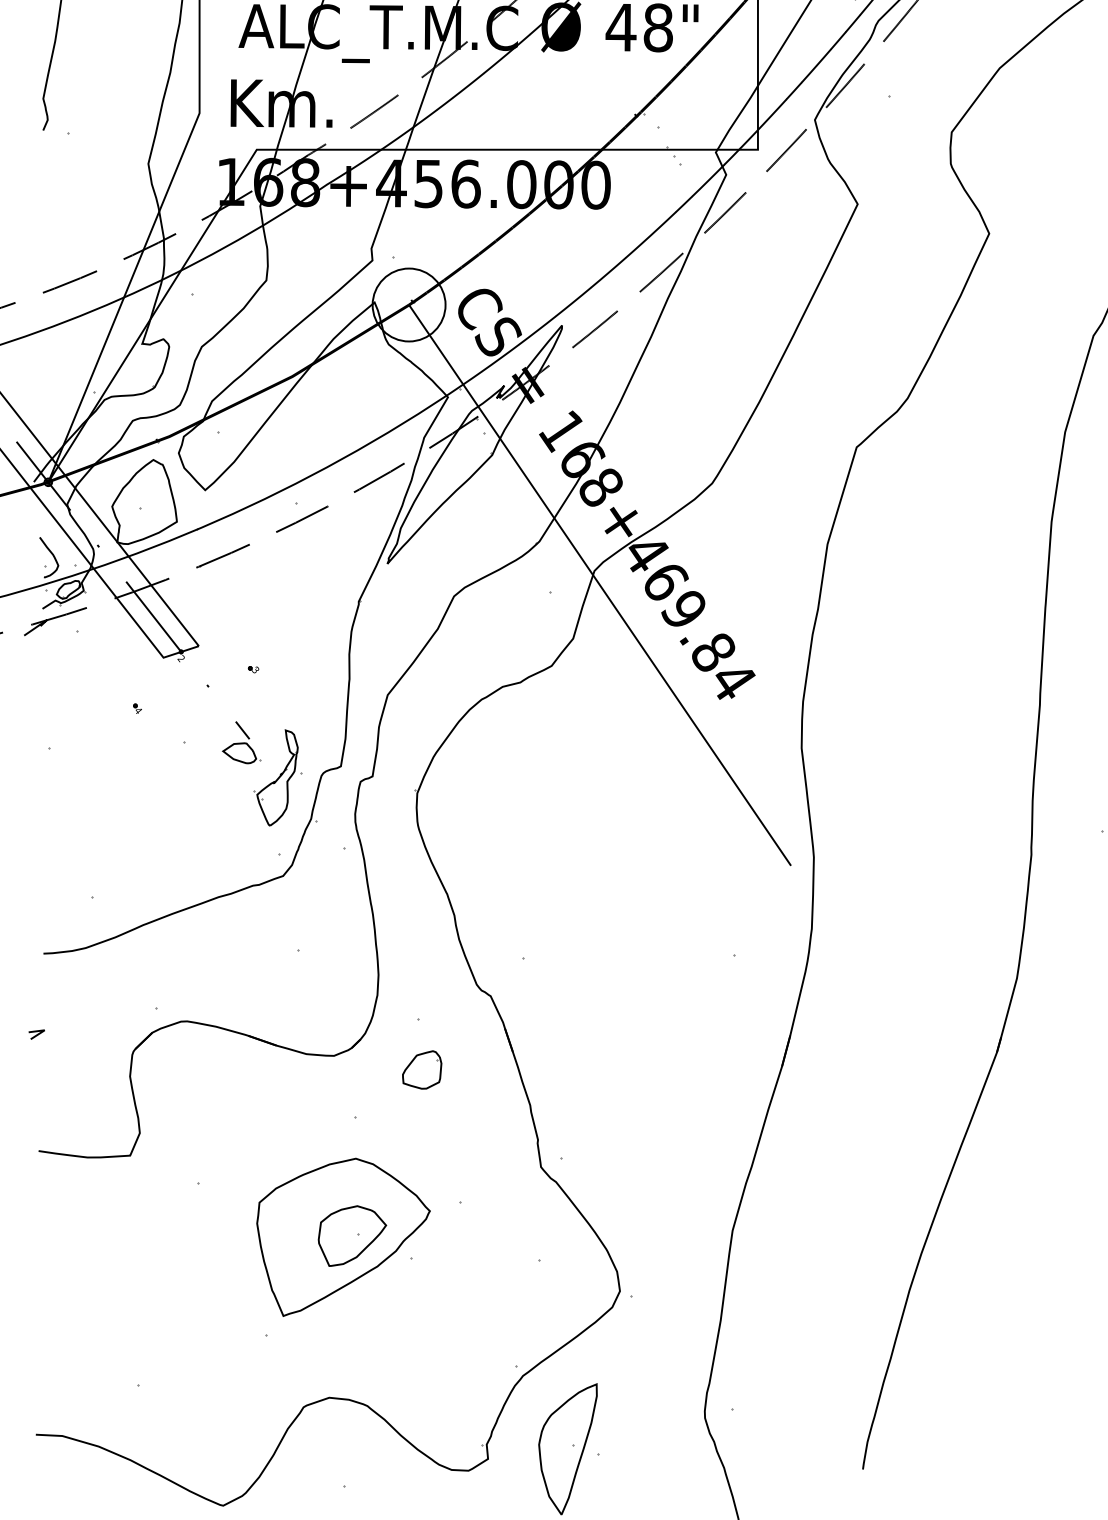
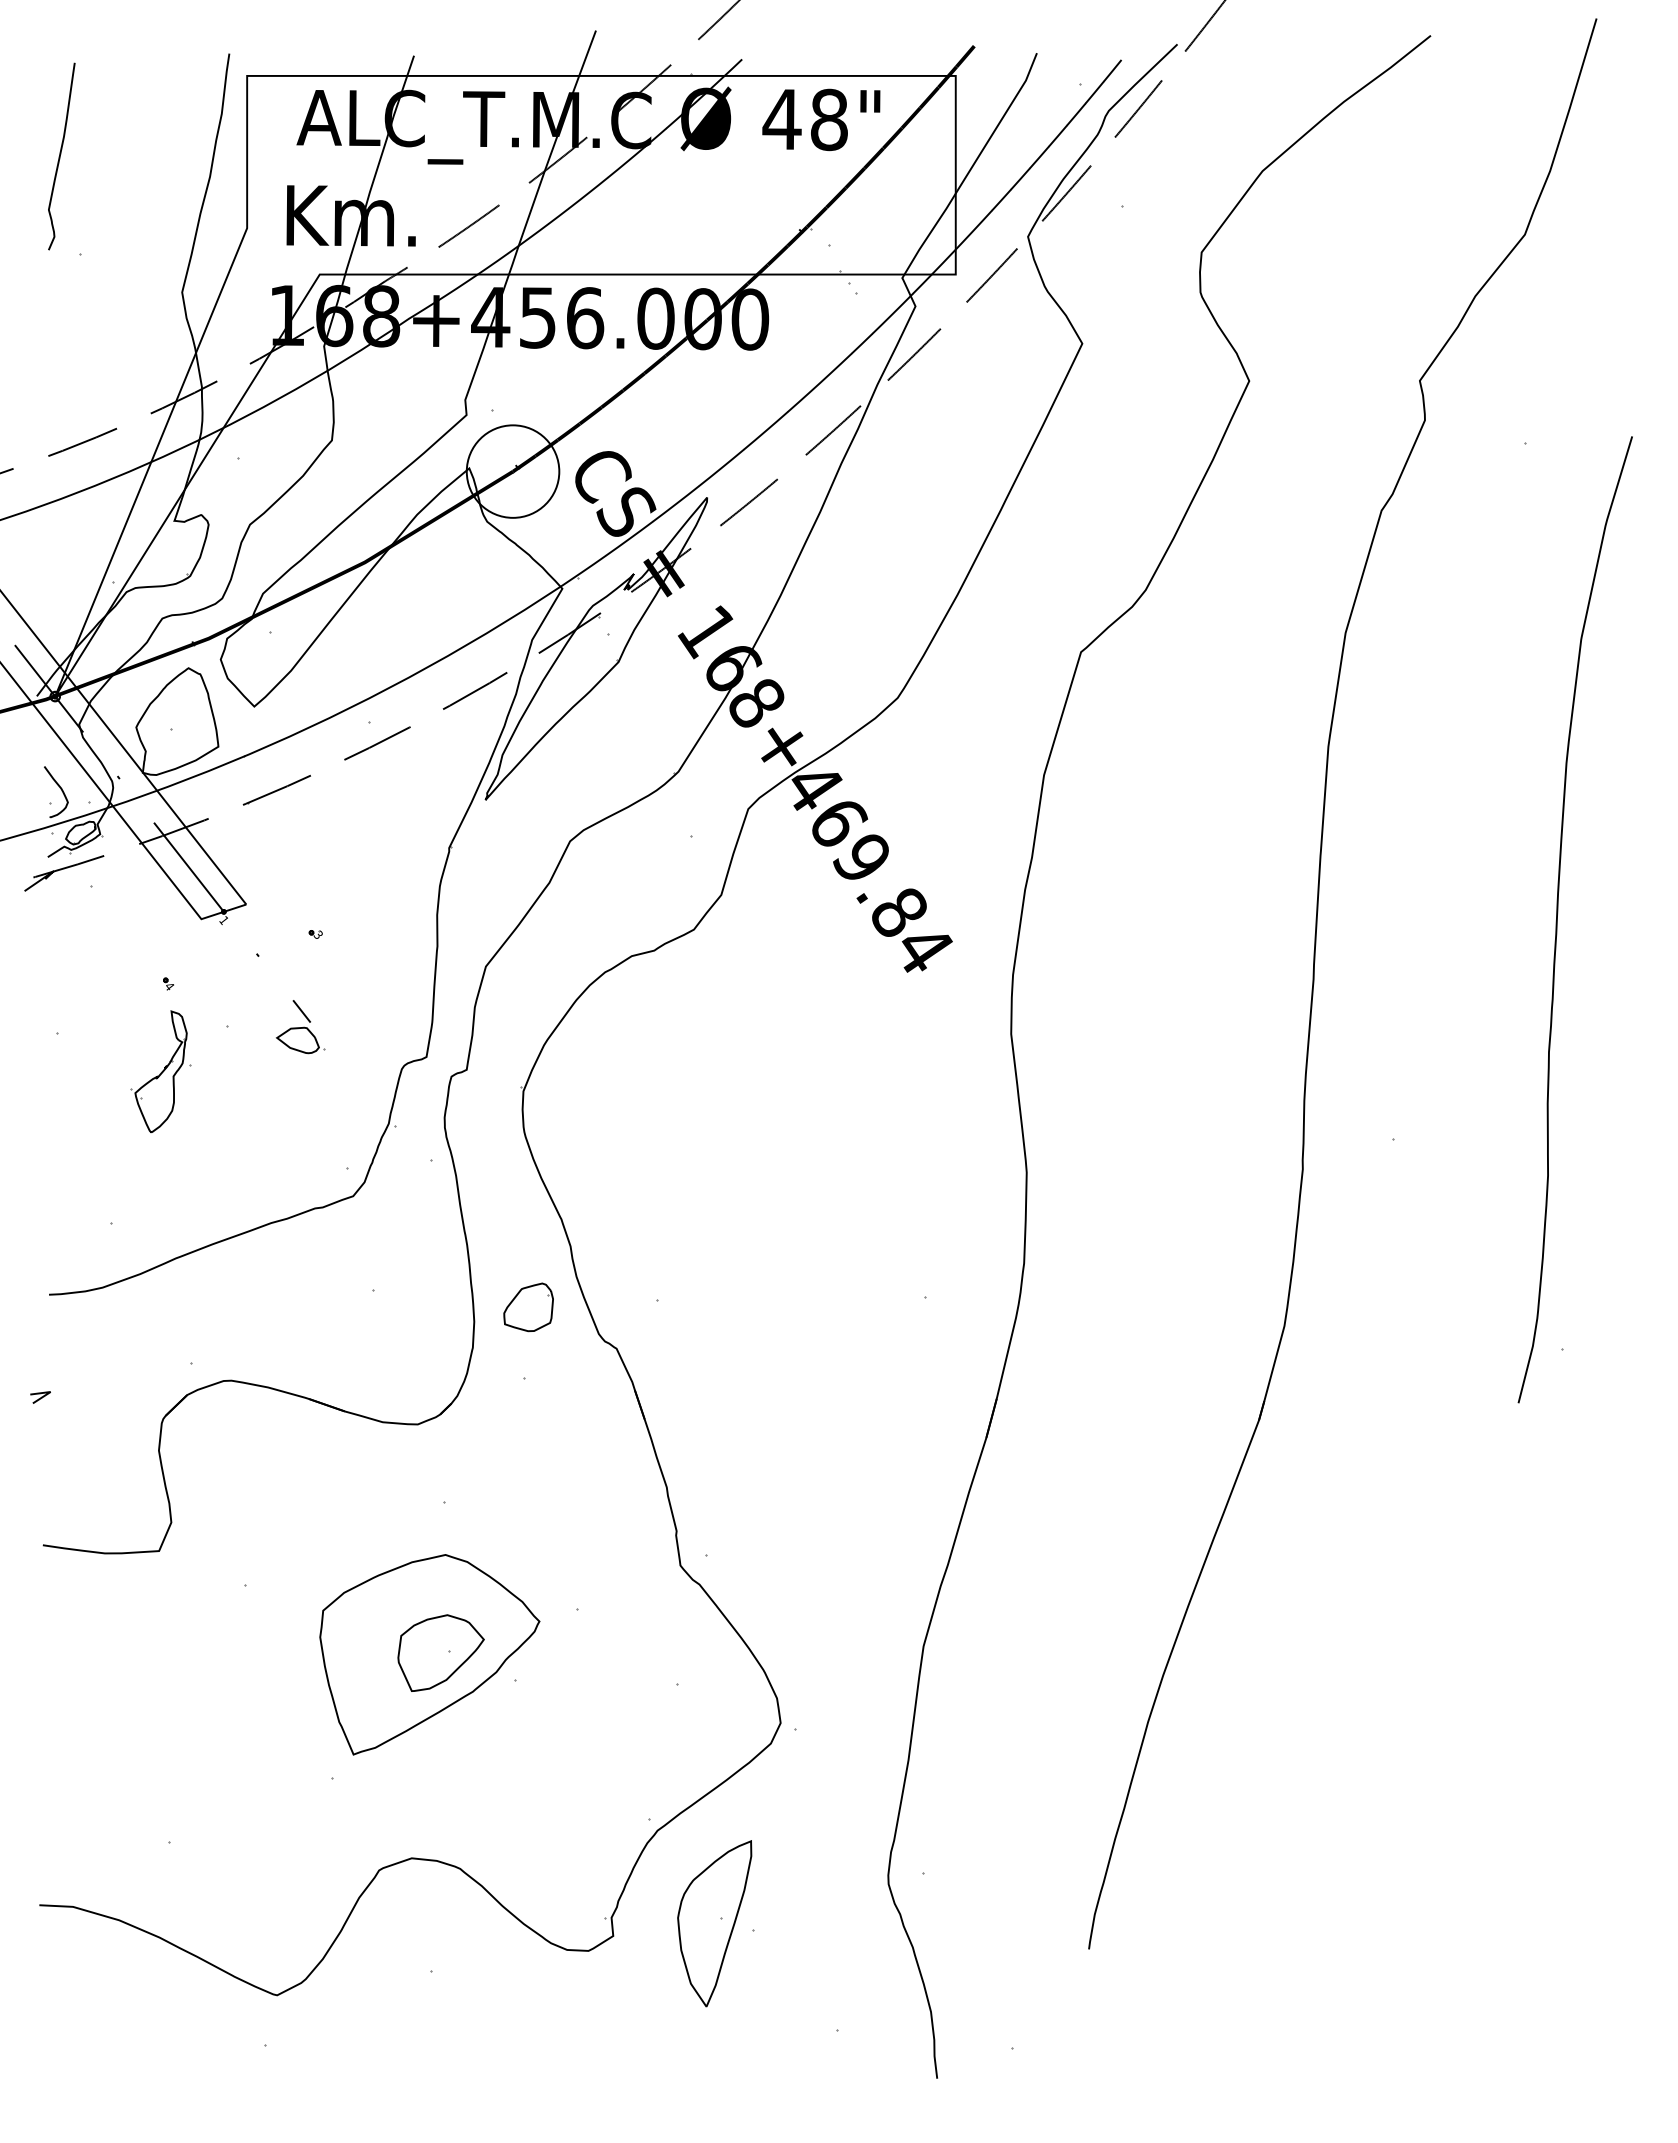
line: (600, 584) -> (755, 826), removed
text: (180, 657) -> (223, 919), 2 -> 1
part: (277, 777) -> (160, 1071), moved
part: (422, 1070) -> (528, 1307), moved

